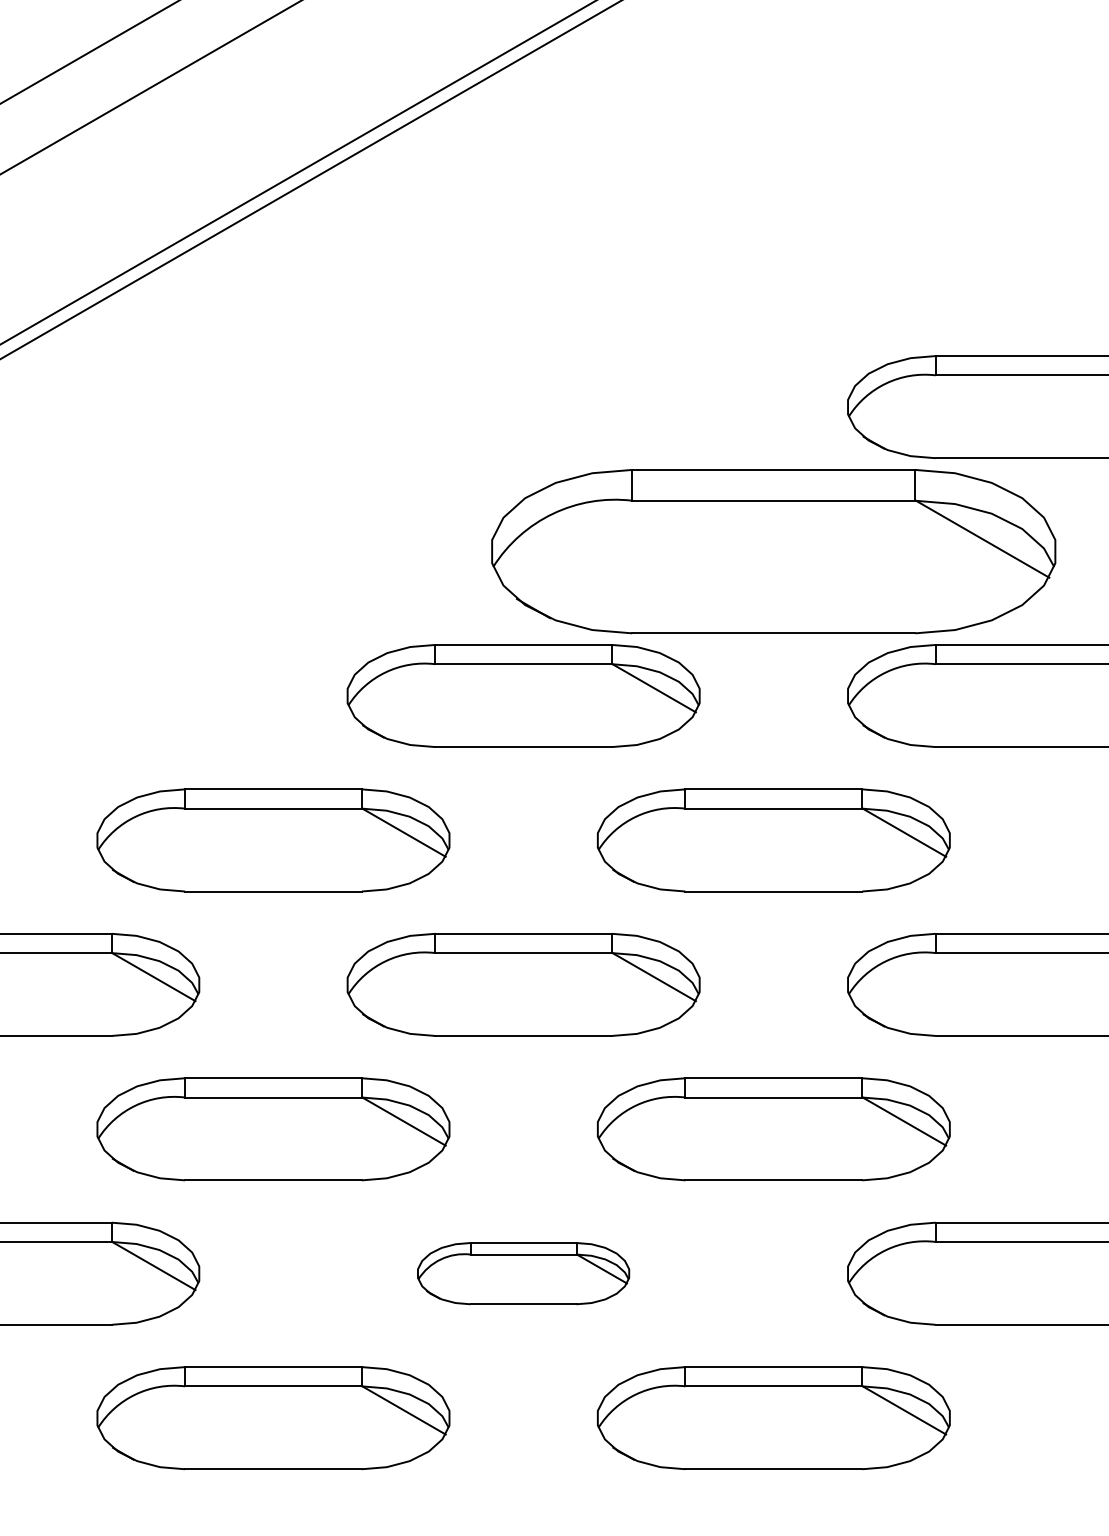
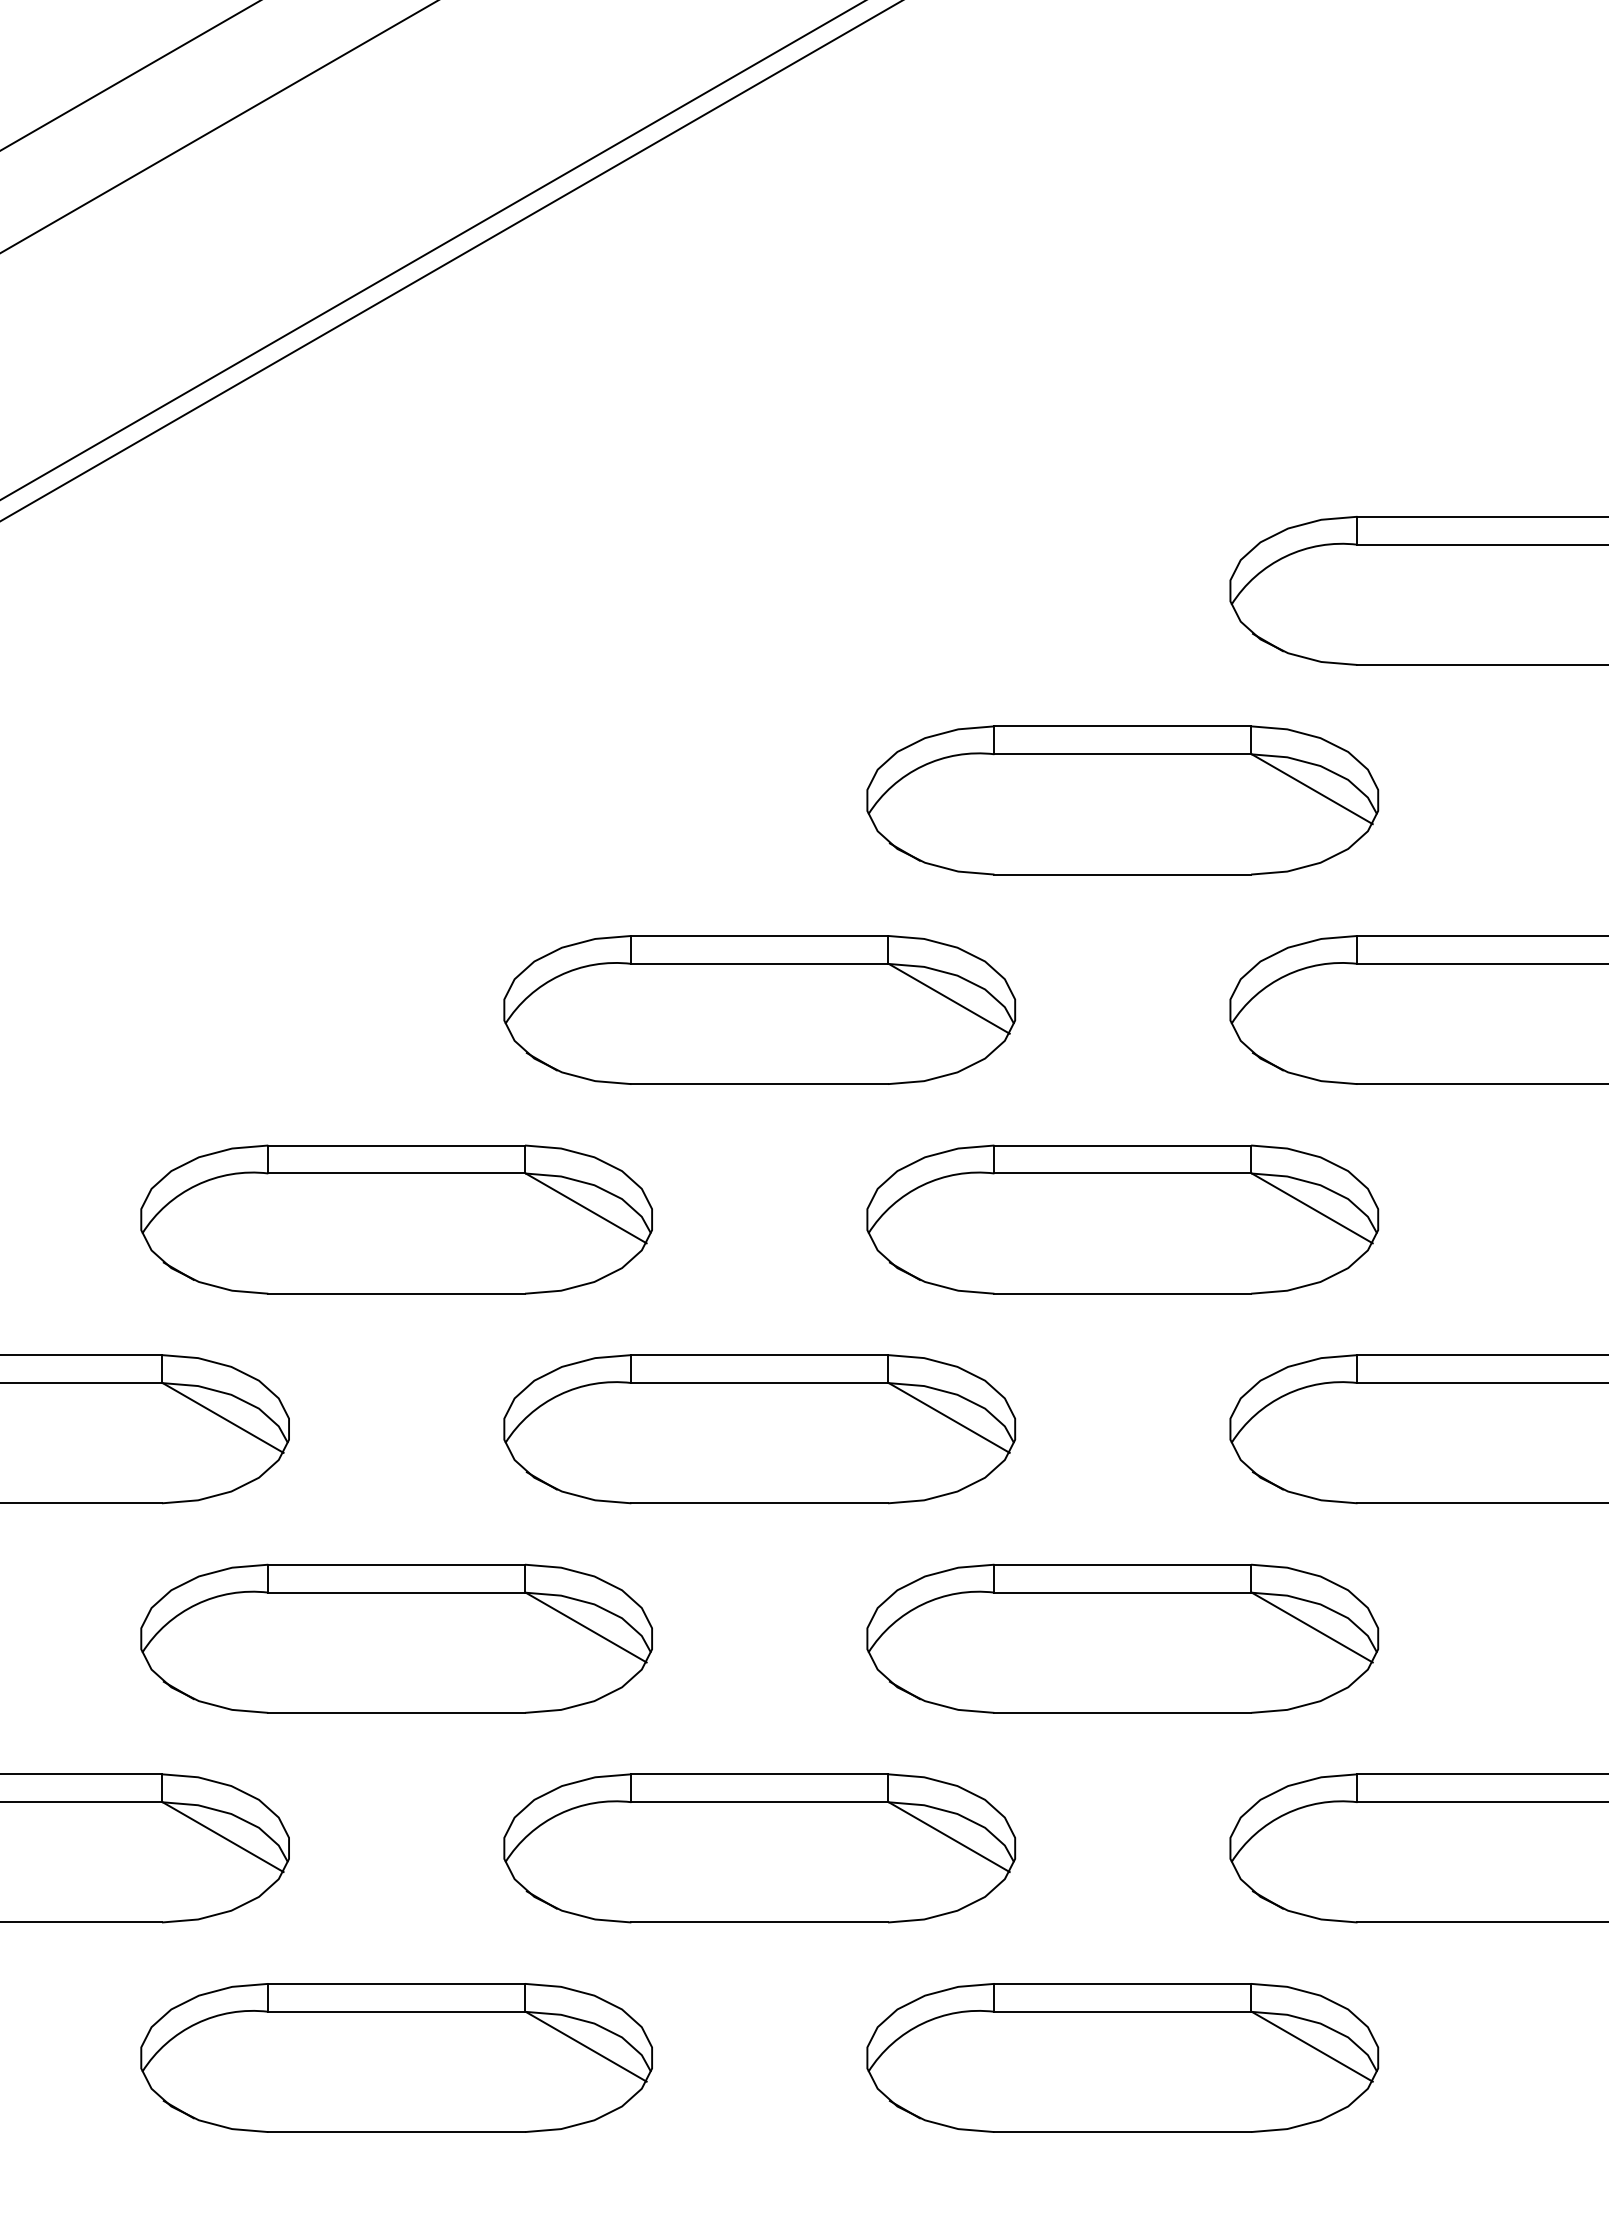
part: (773, 551) -> (1122, 800), size x0.62
part: (523, 1273) -> (759, 1848), size x1.67

